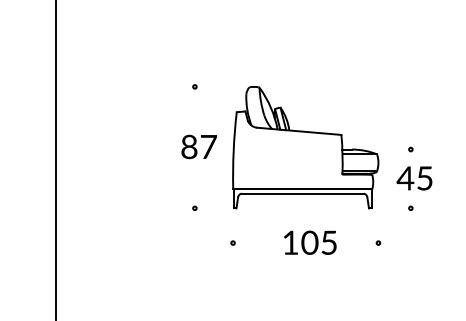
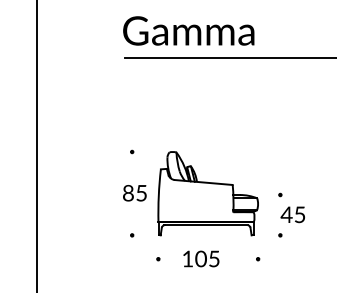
text: (208, 147) -> (141, 193), 87 -> 85
text: (413, 177) -> (292, 214), moved
text: (310, 242) -> (201, 258), moved

